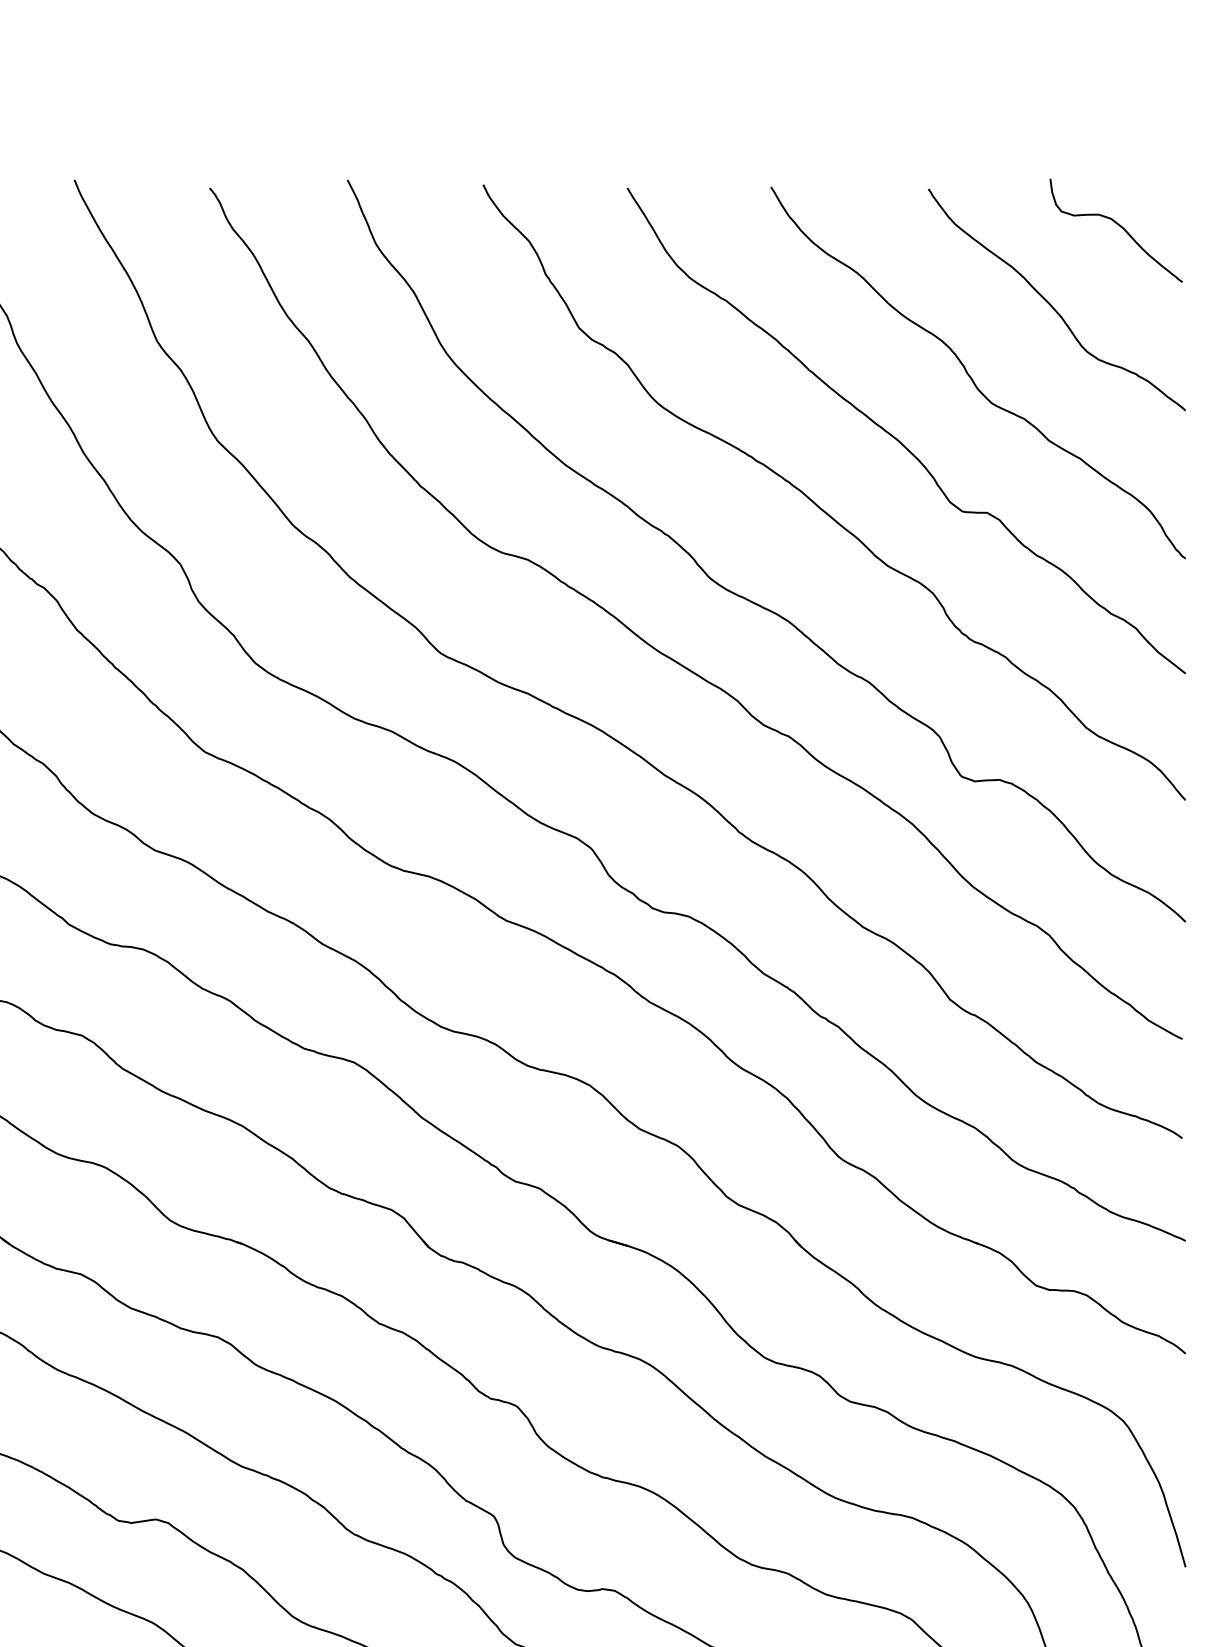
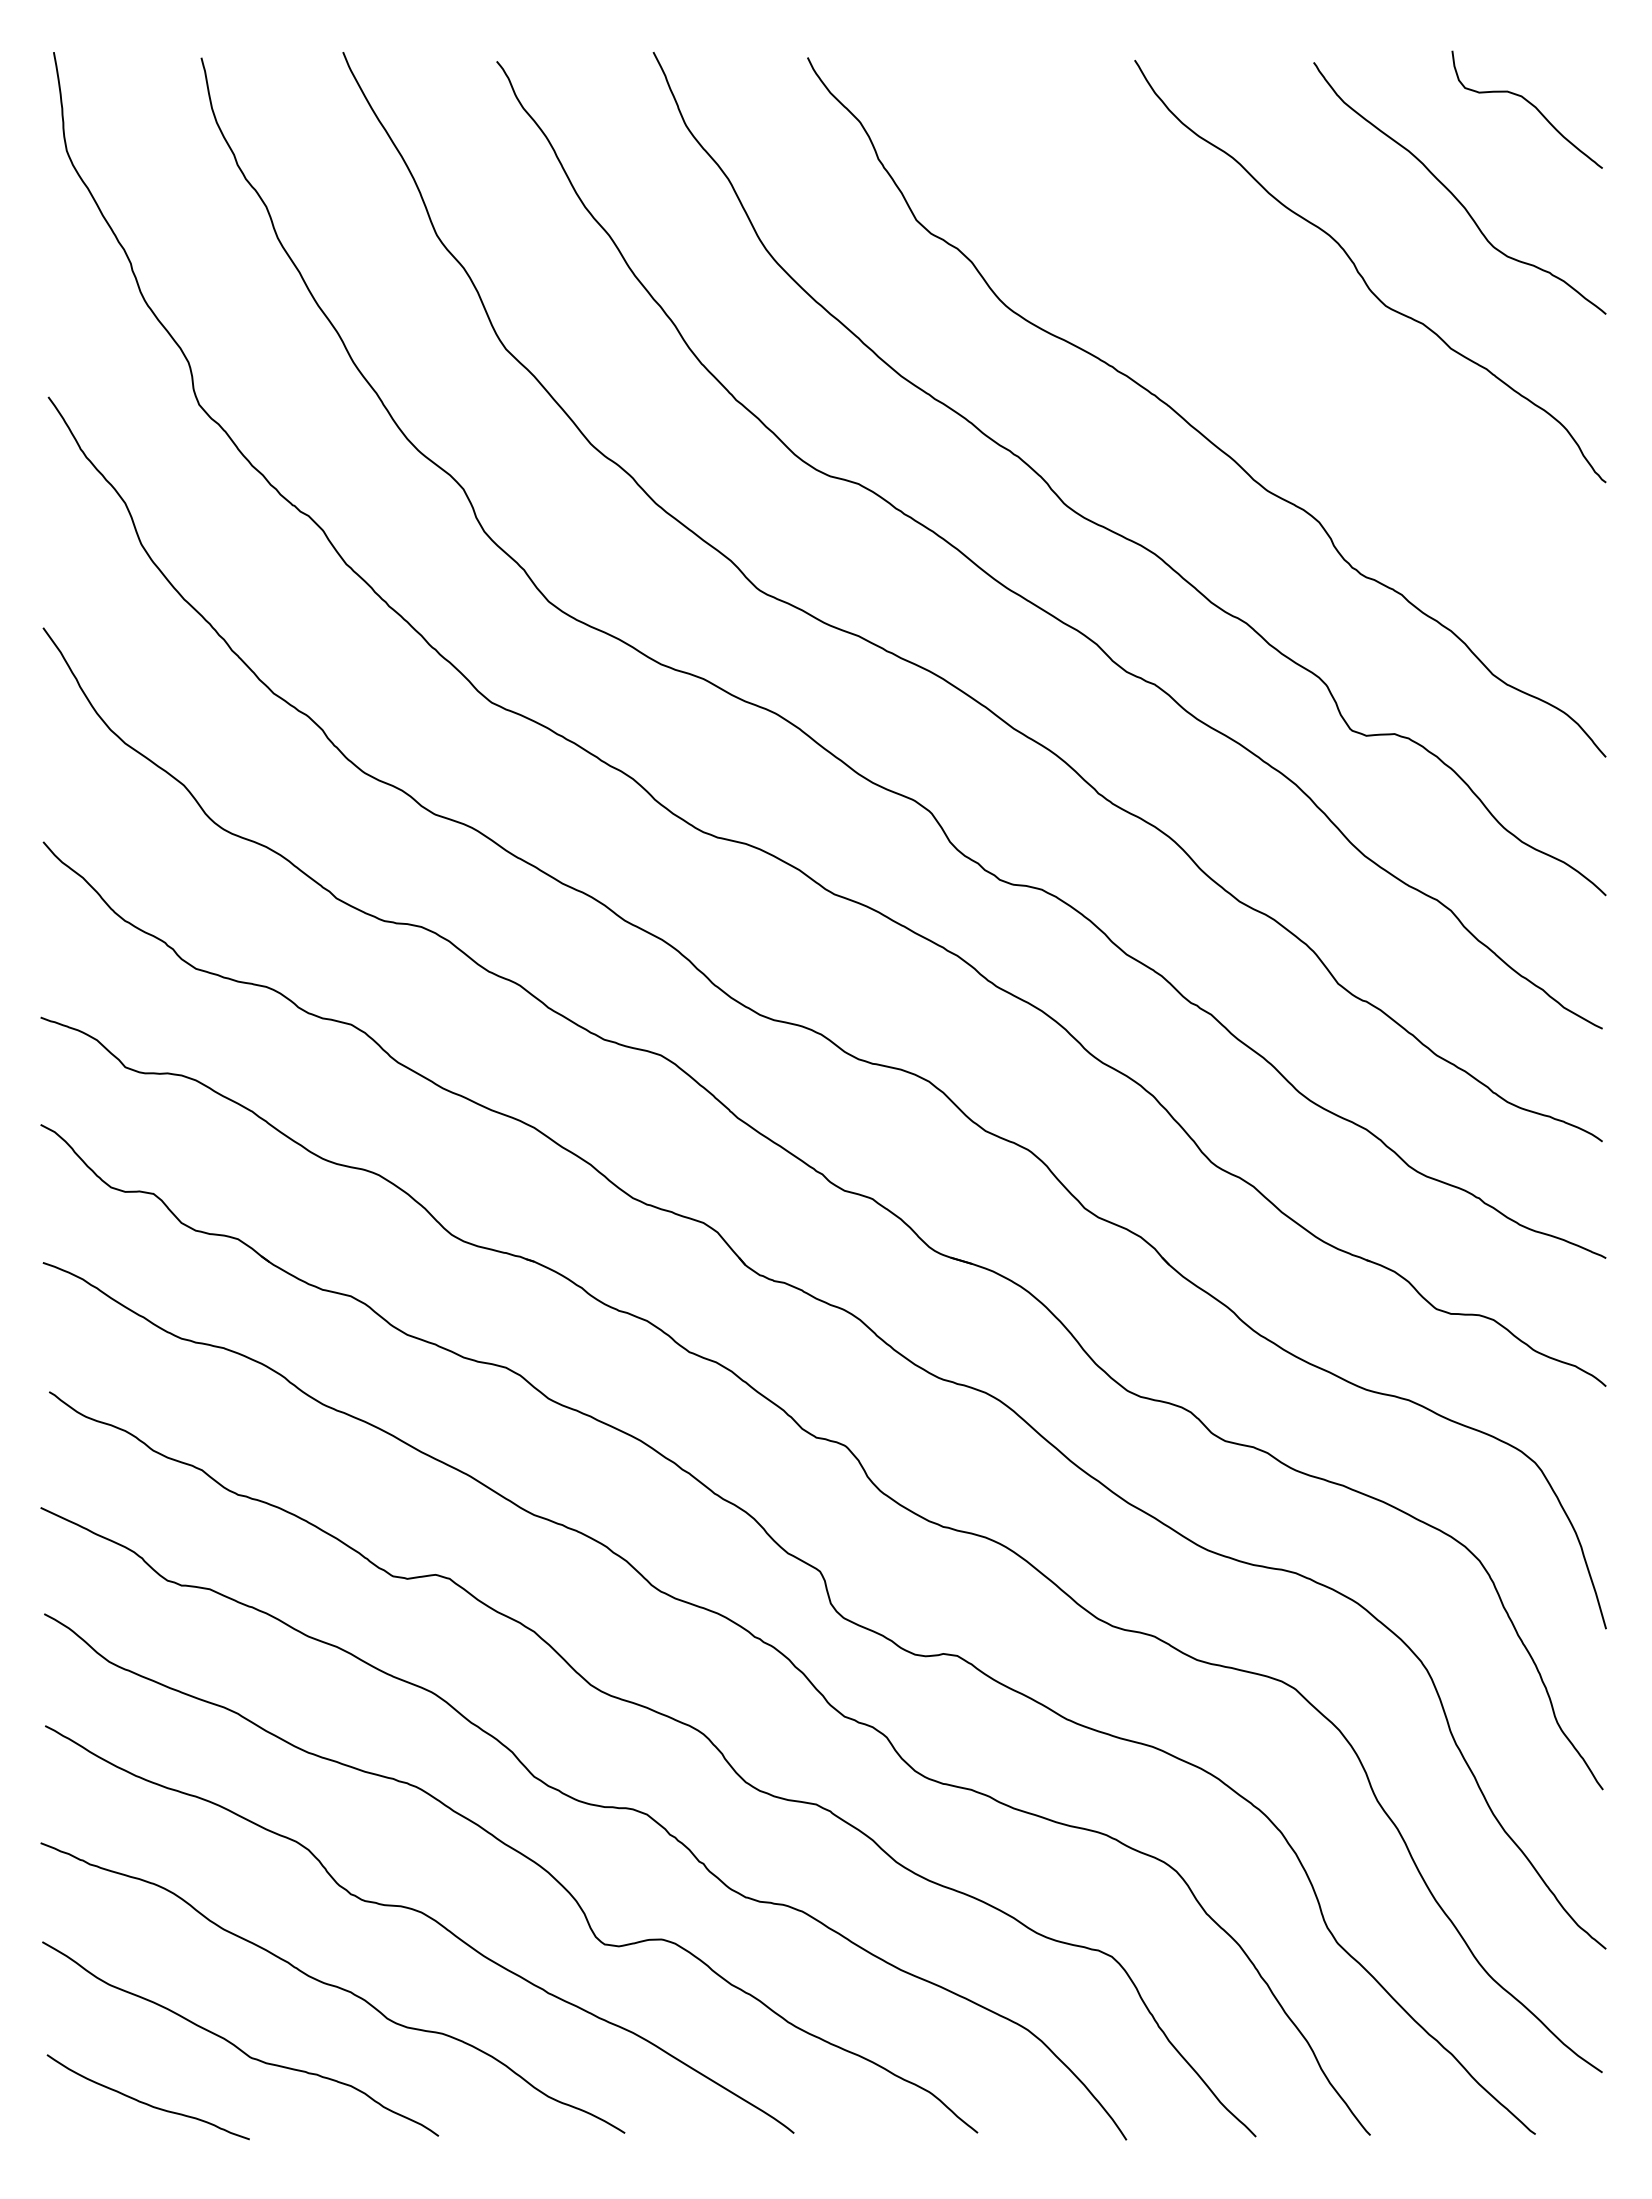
curve: (900, 441) -> (1282, 349), removed

